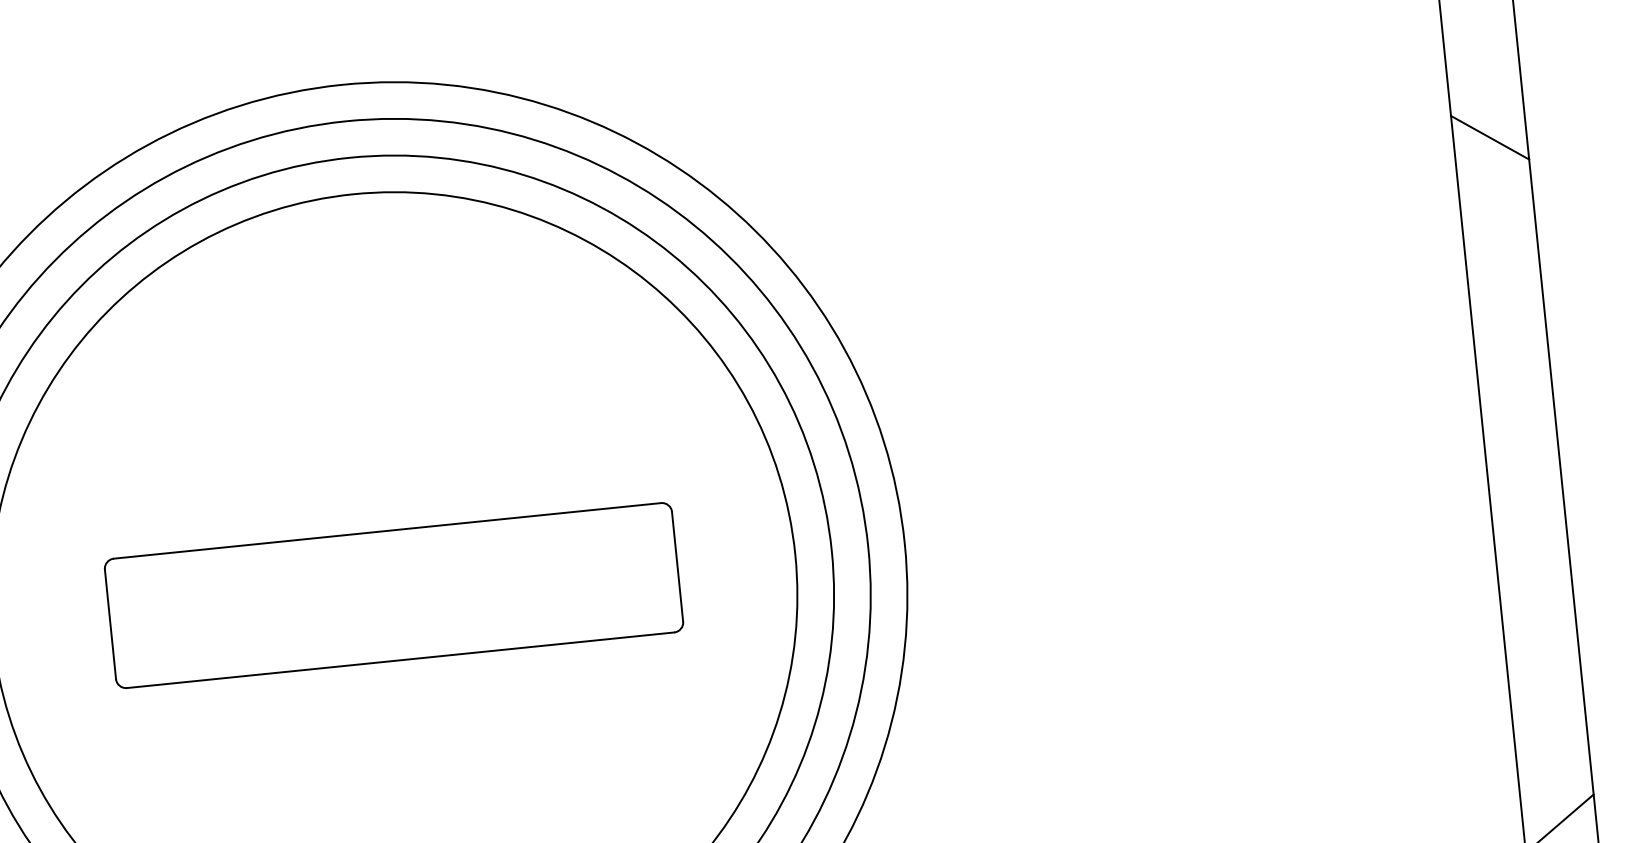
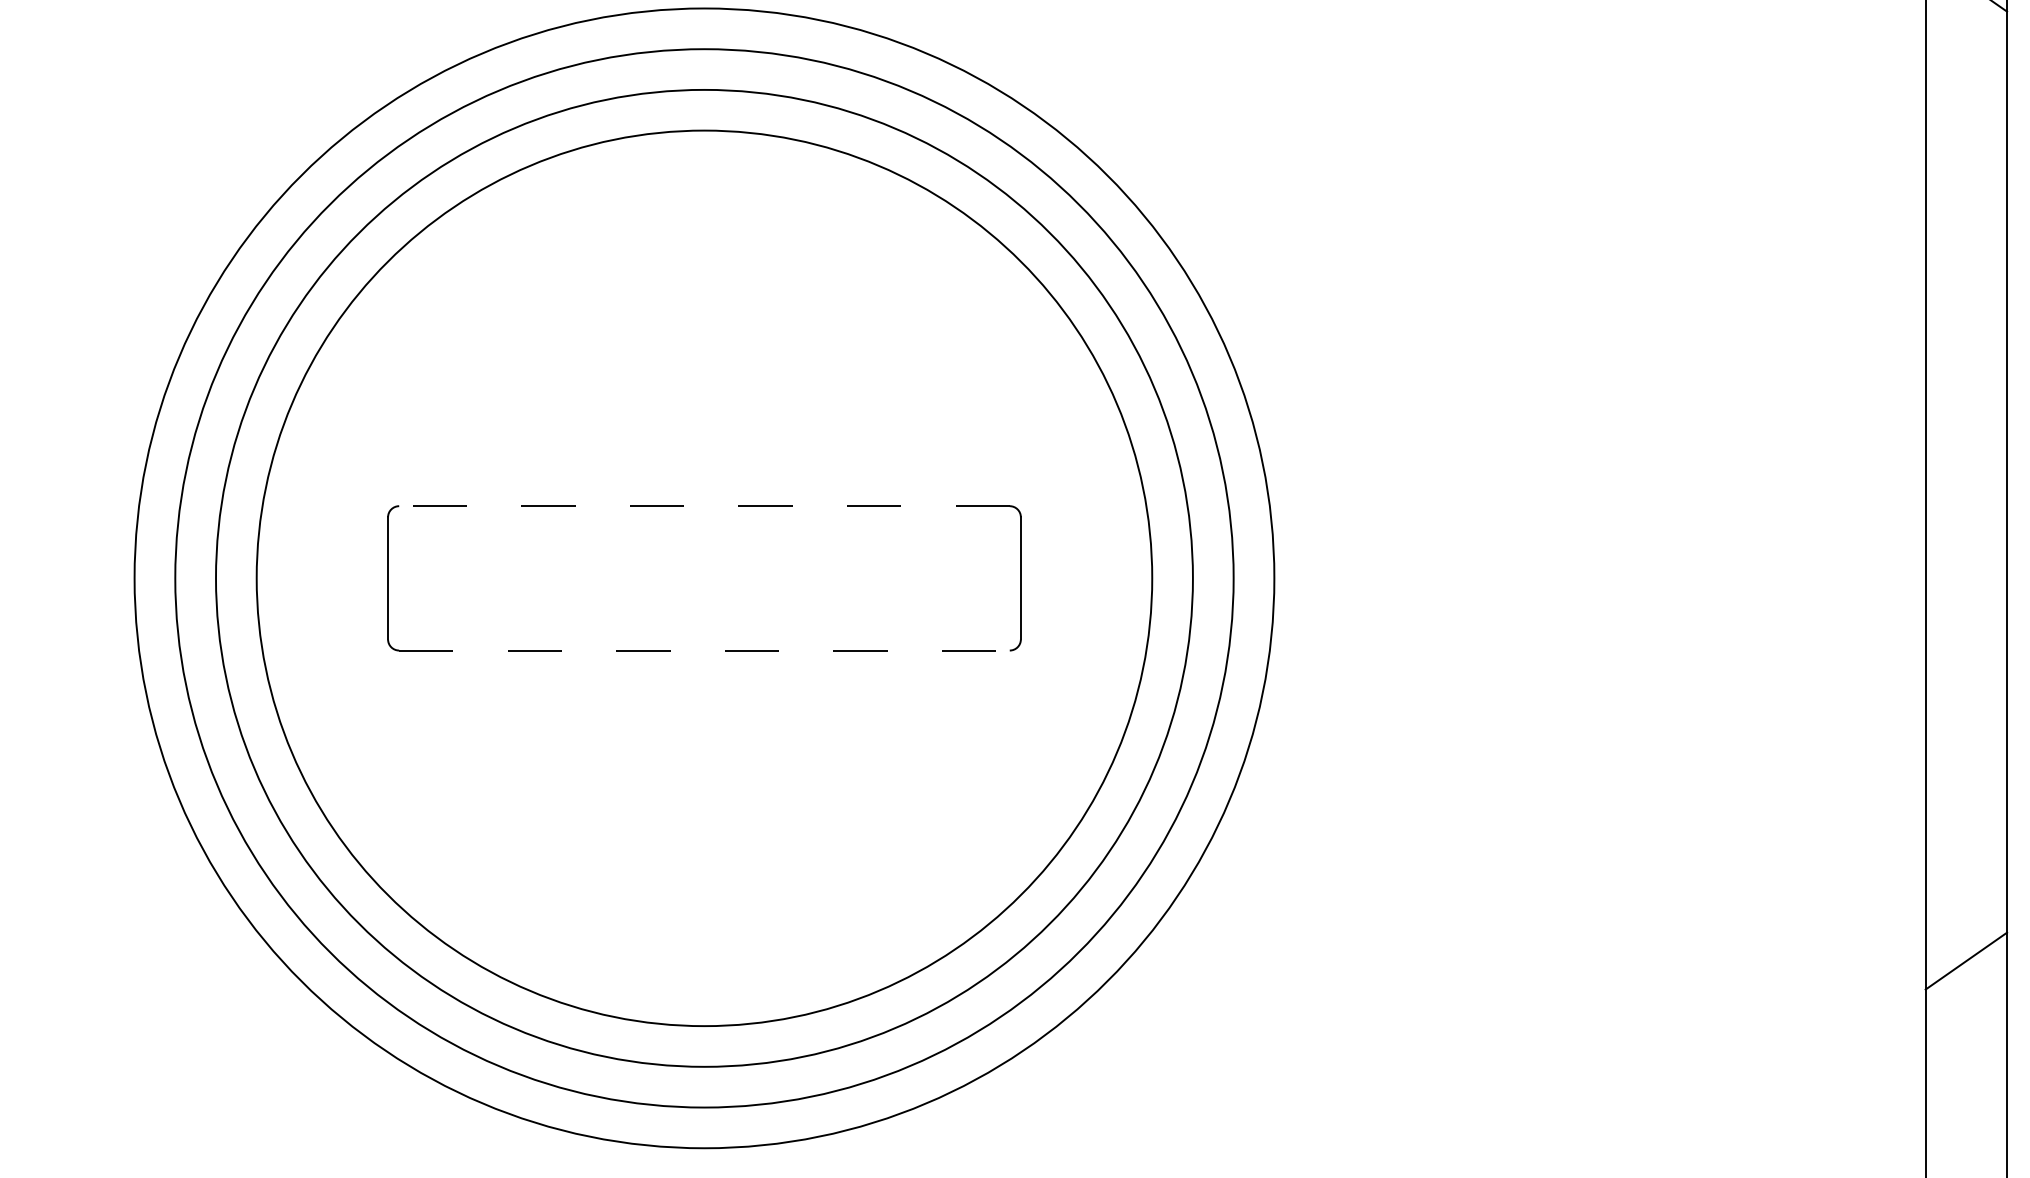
line: (1490, 137) -> (1966, 195), removed
line: (386, 531) -> (703, 506), solid -> dashed
line: (400, 660) -> (704, 650), solid -> dashed

